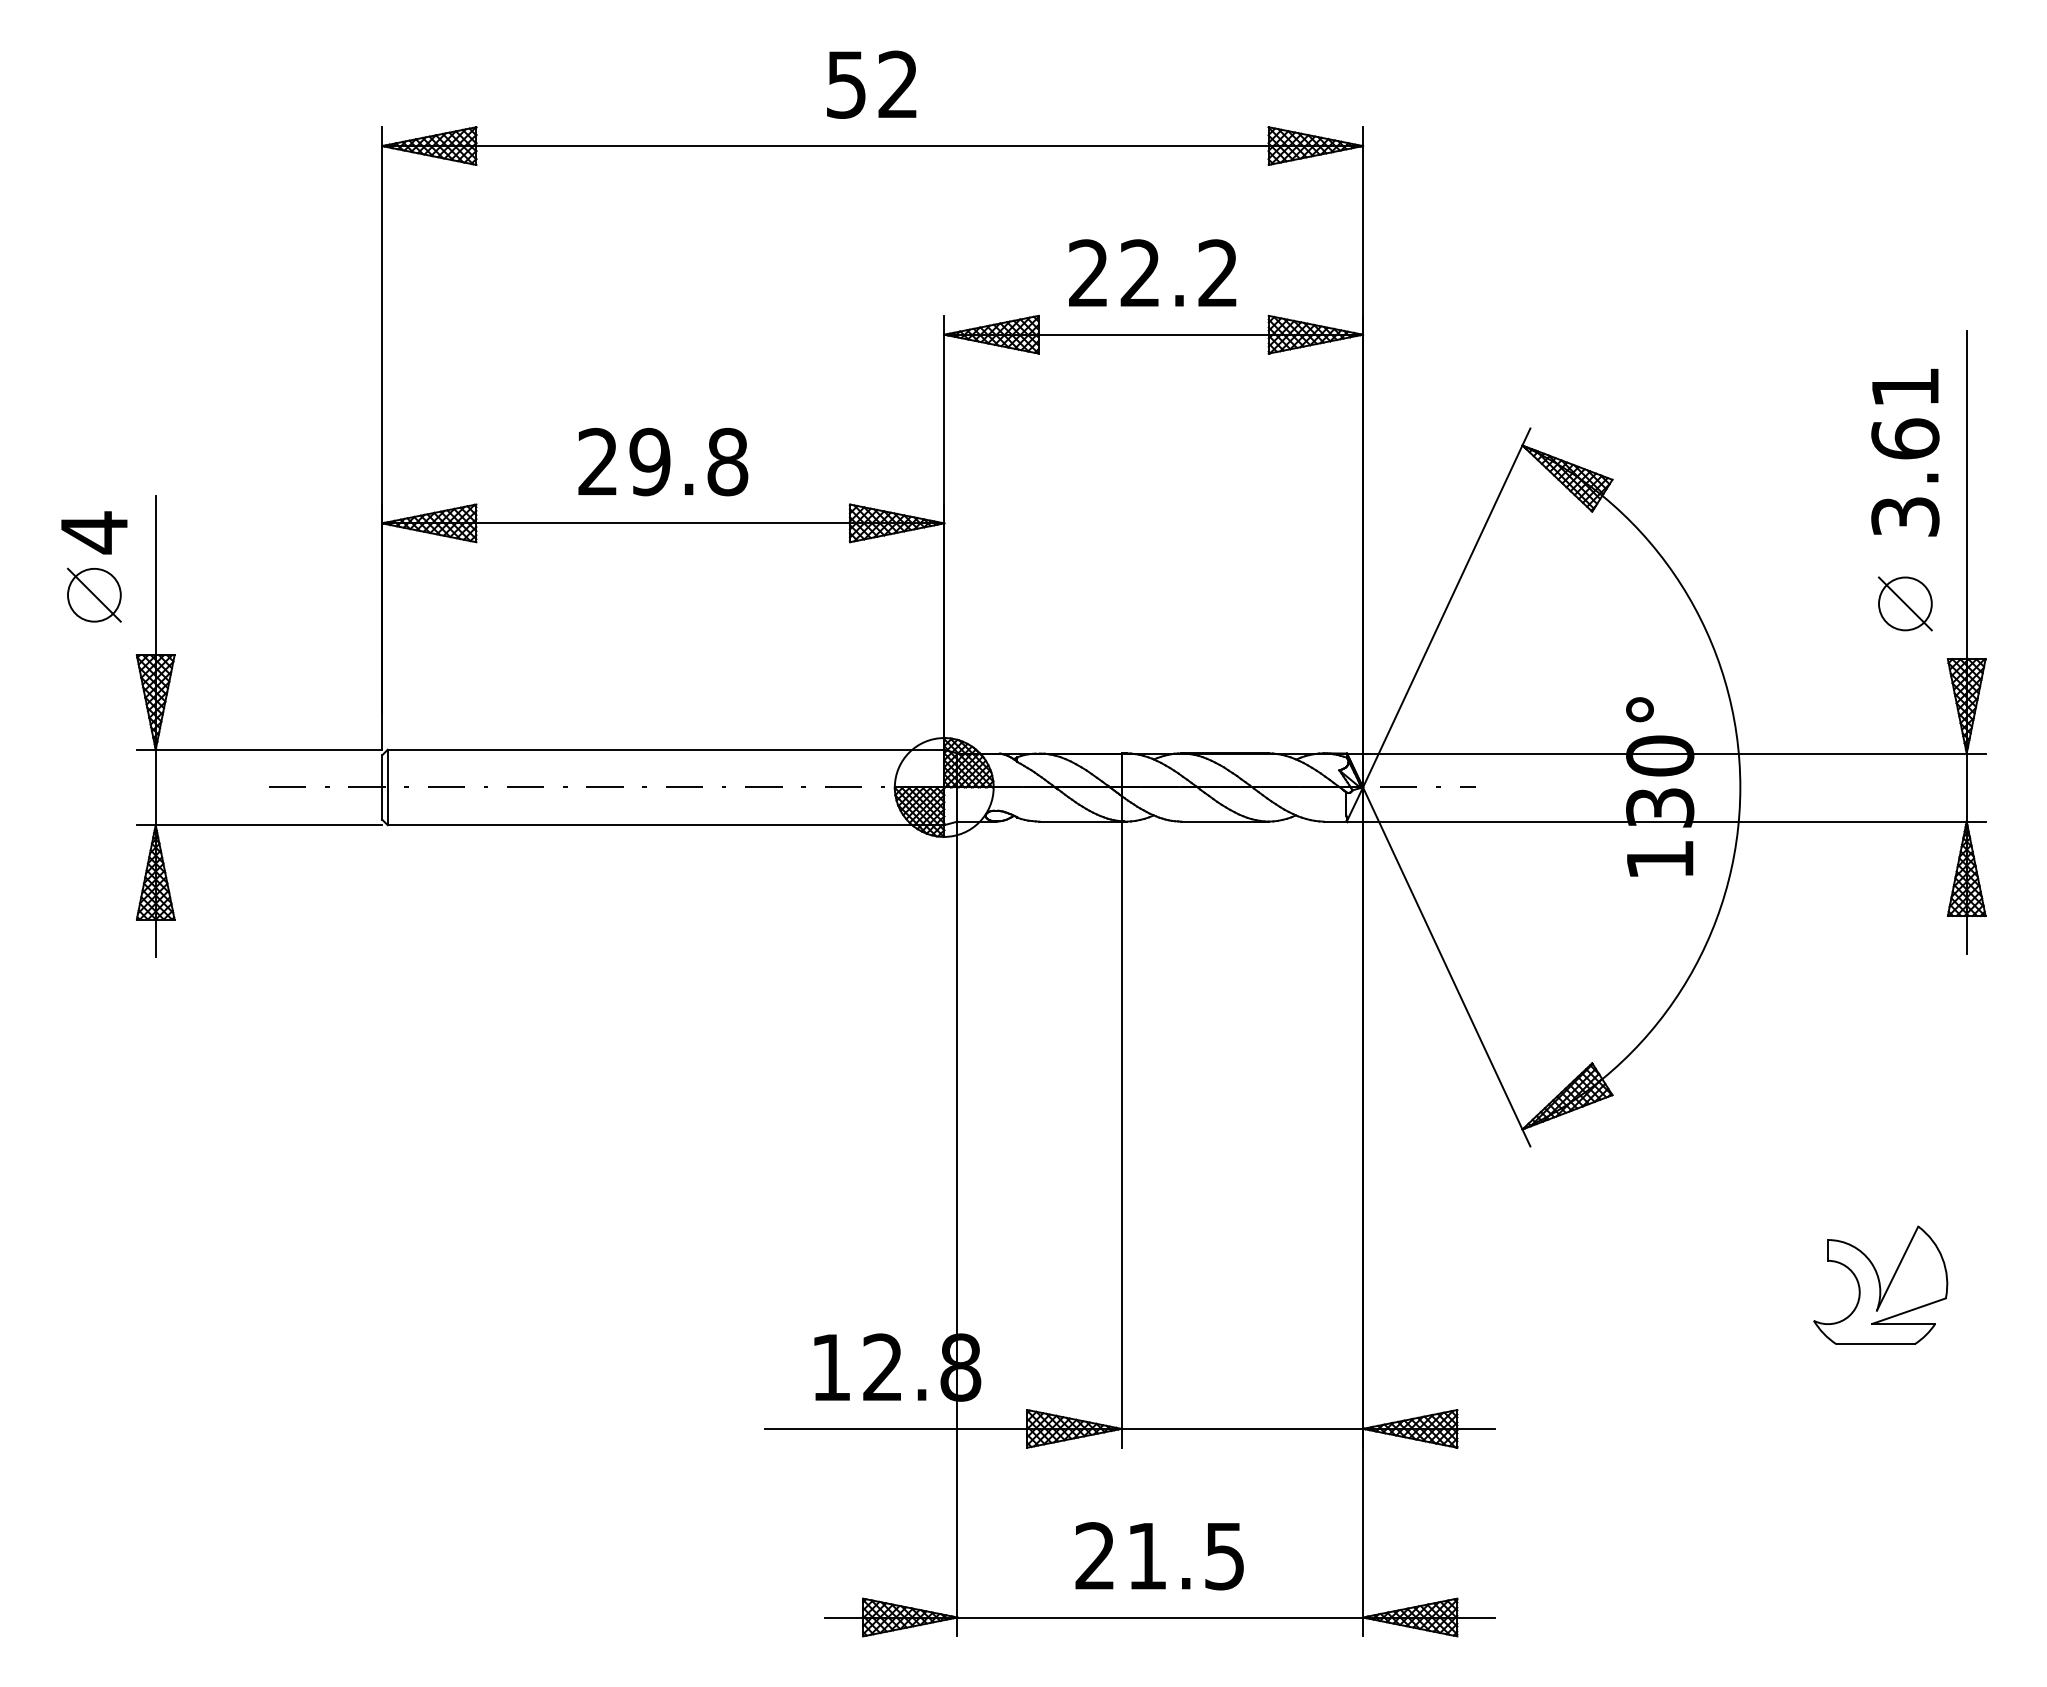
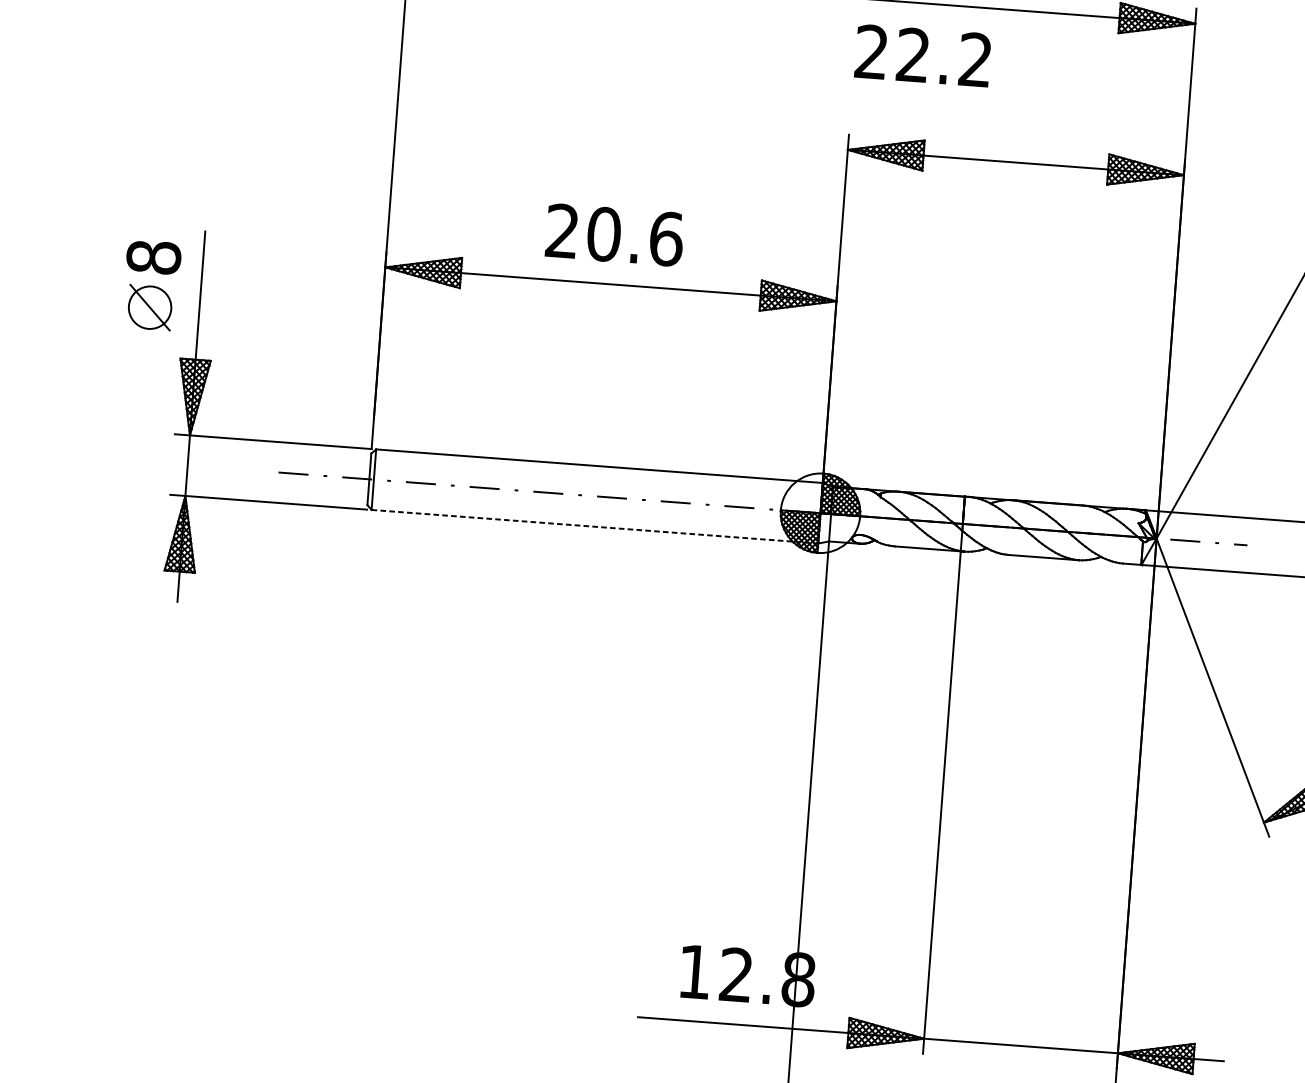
text: (1152, 272) -> (922, 55), moved
text: (688, 461) -> (634, 236), 29.8 -> 20.6
text: (94, 532) -> (153, 257), 4 -> 8
line: (666, 825) -> (595, 527), solid -> dashed

